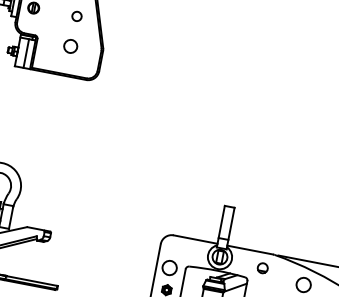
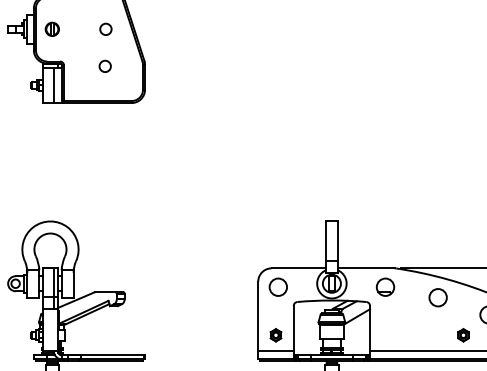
circle: (70, 45) -> (104, 65), size x0.71
circle: (169, 267) -> (277, 286), moved
part: (262, 267) -> (385, 286), size x1.43

